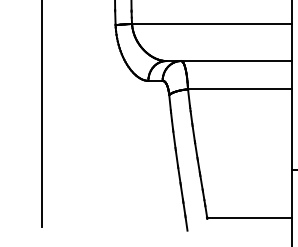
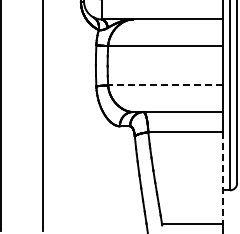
line: (211, 24) -> (165, 85), solid -> dashed
line: (291, 153) -> (222, 178), solid -> dashed

